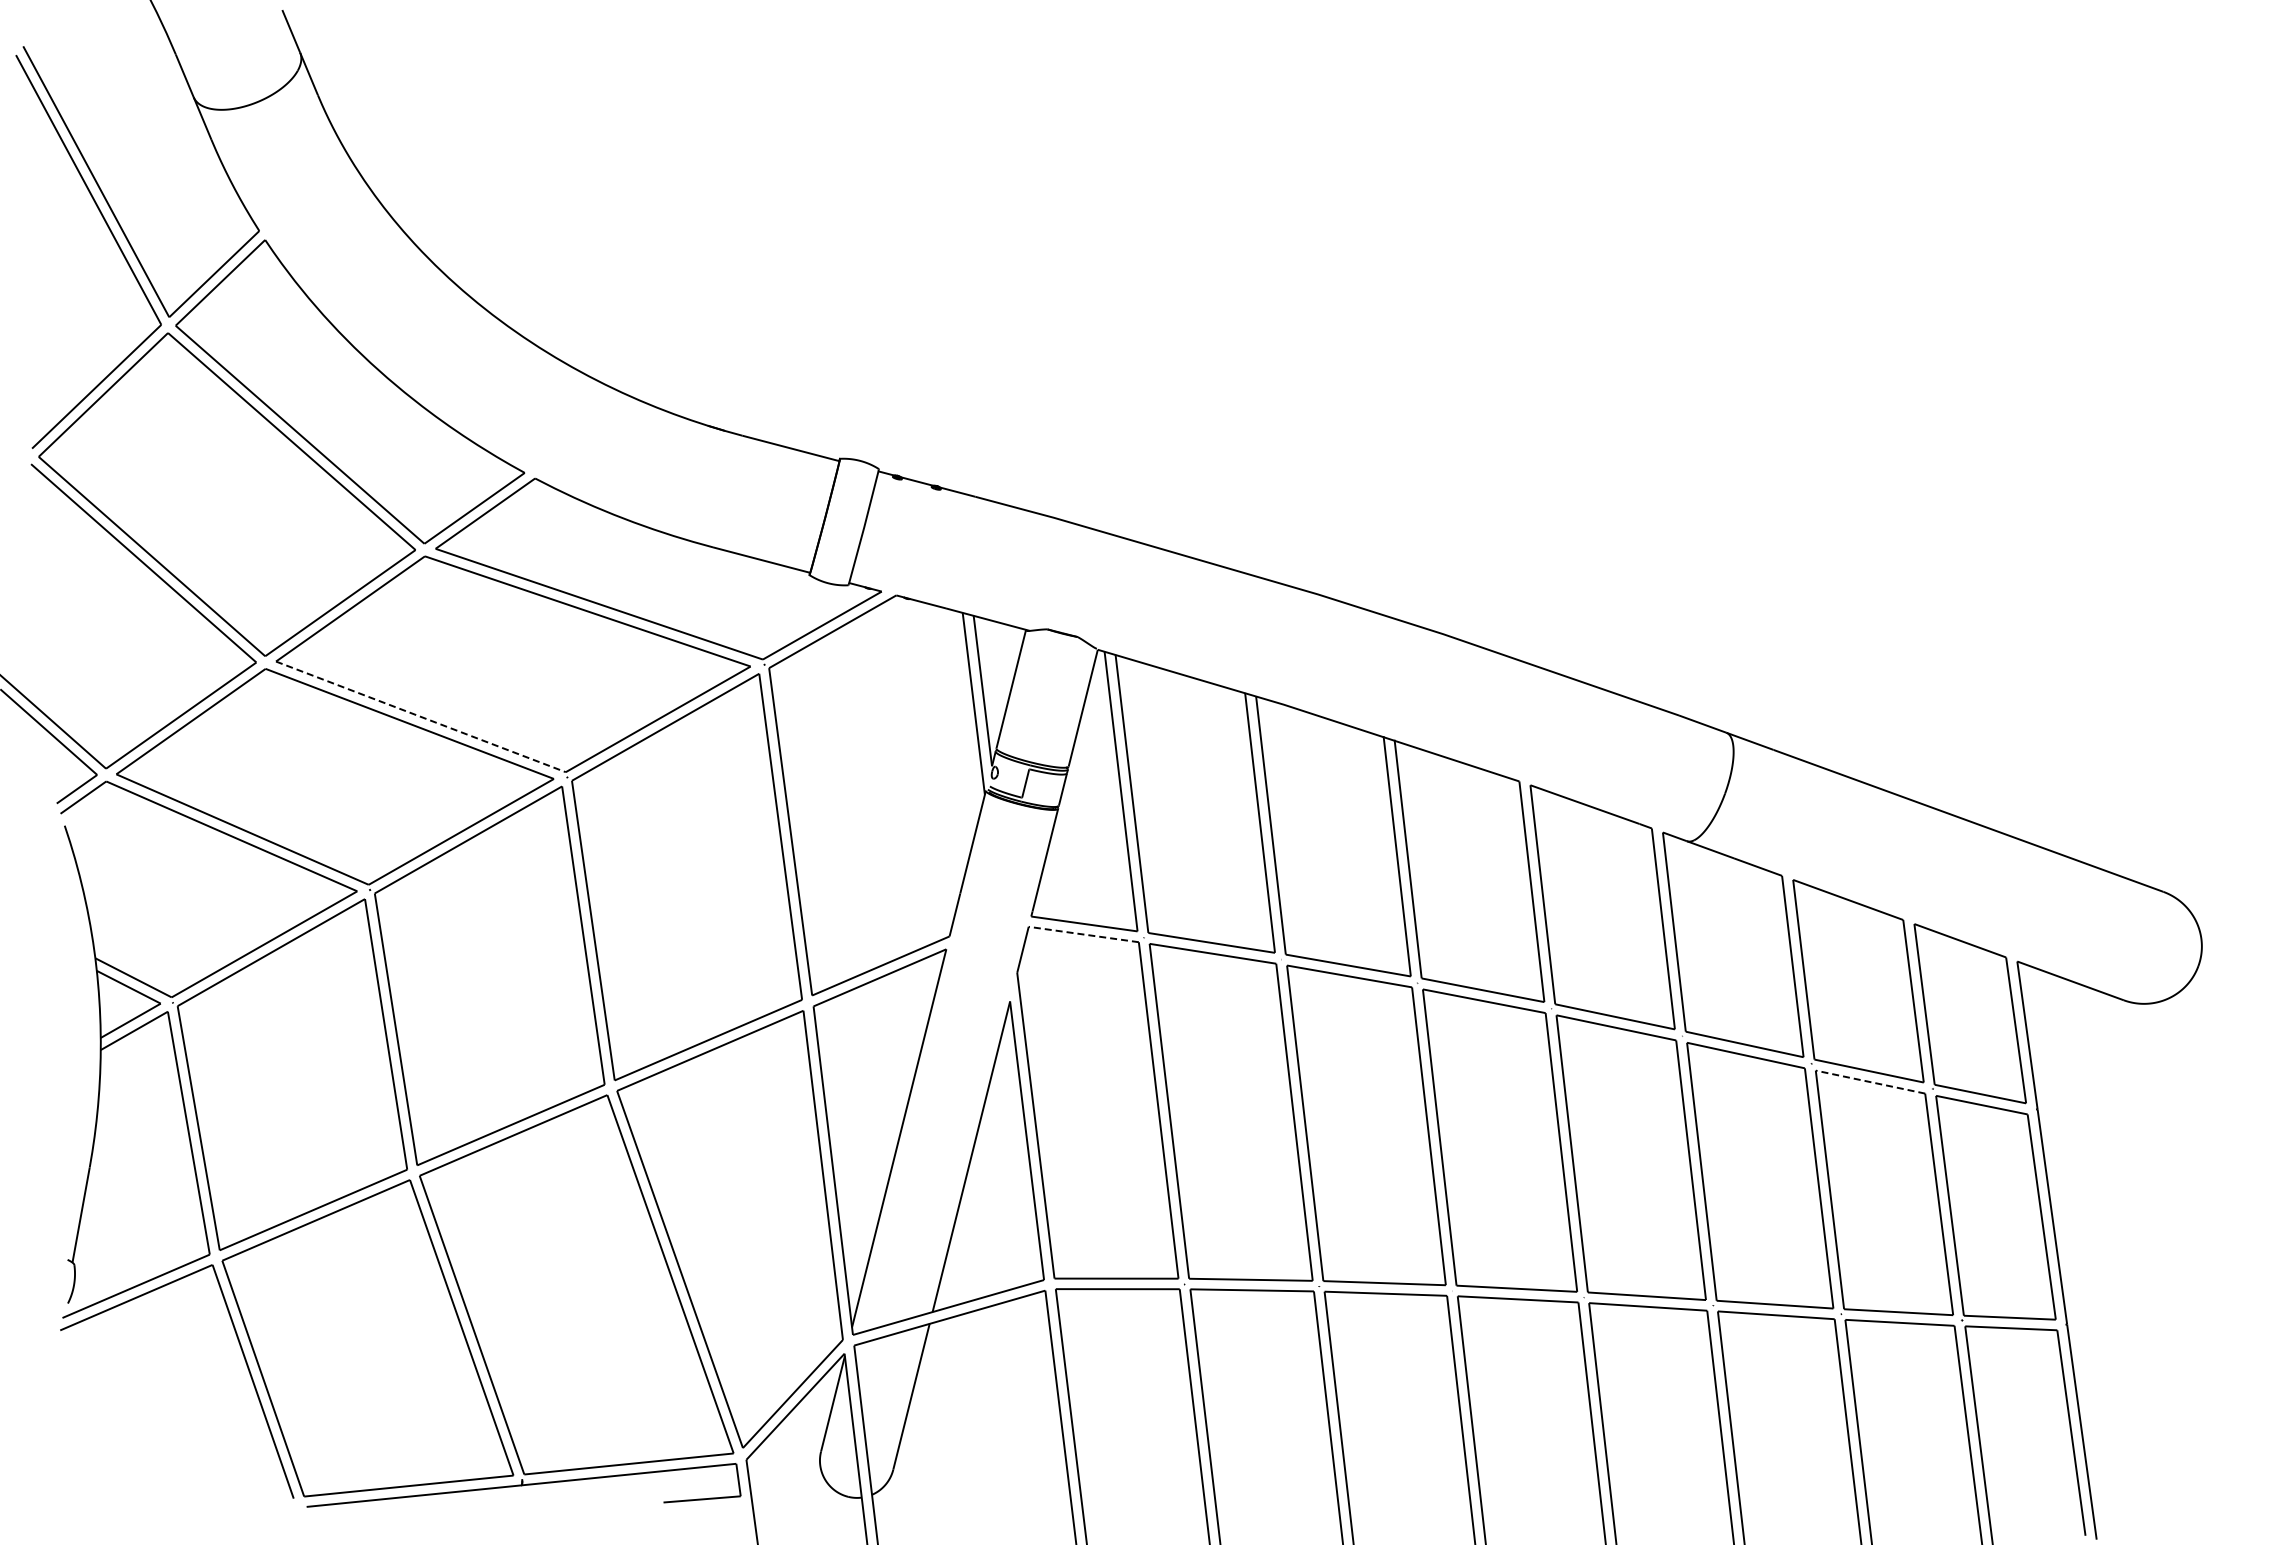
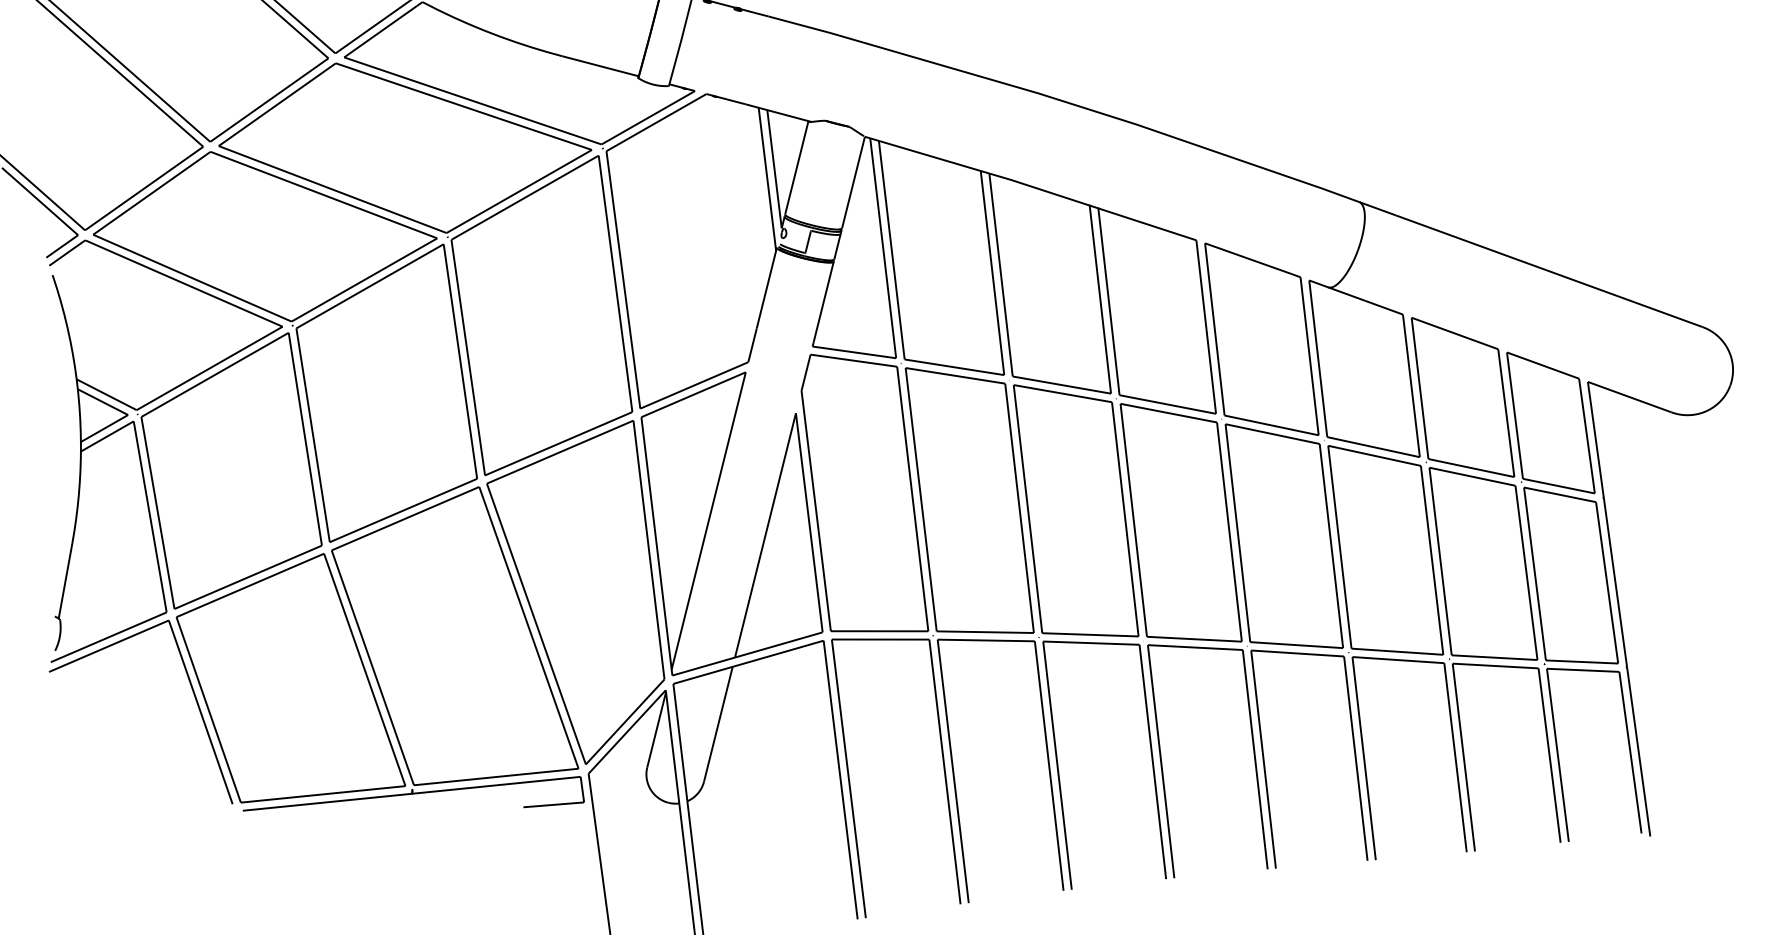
line: (421, 717) -> (333, 190), dashed -> solid
line: (1083, 934) -> (853, 360), dashed -> solid
line: (1870, 1082) -> (1472, 477), dashed -> solid

